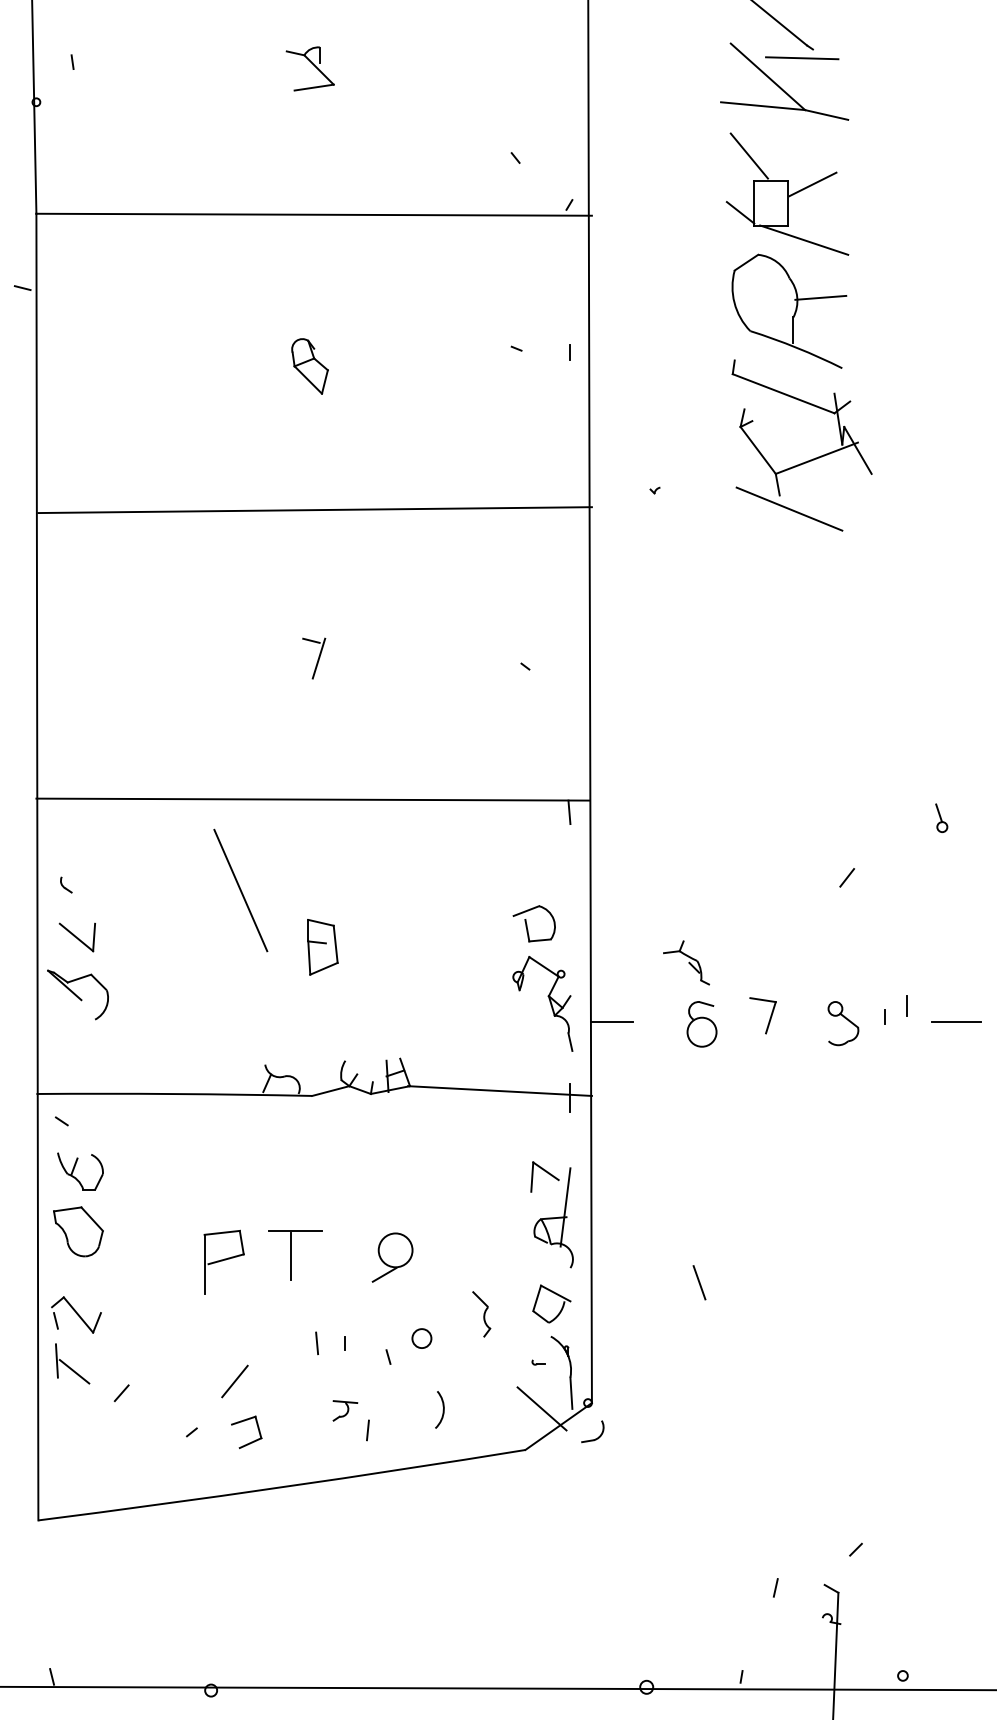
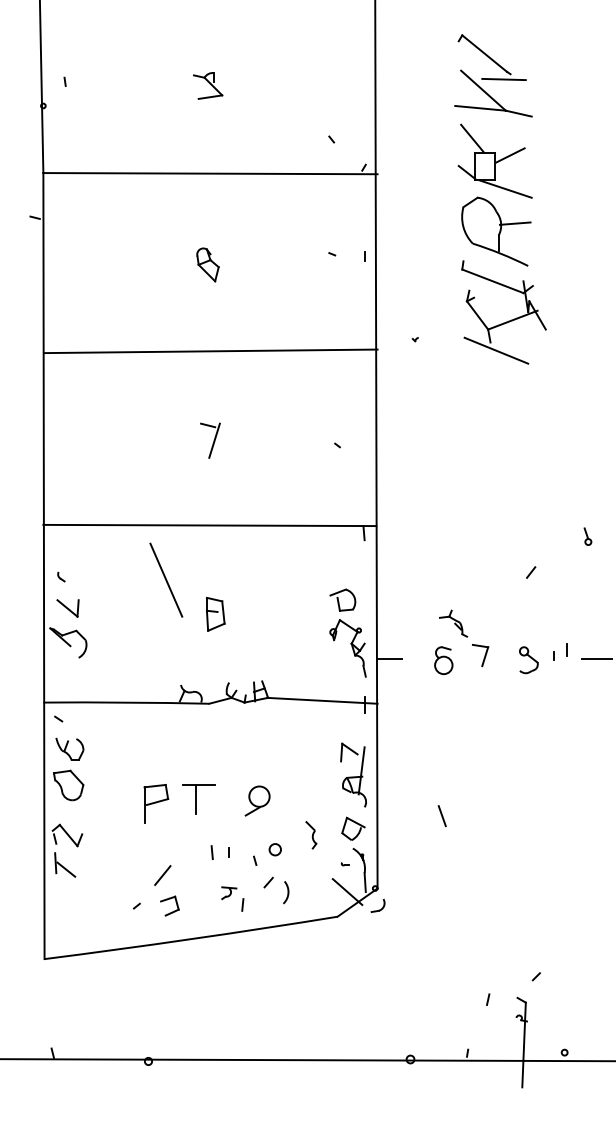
part: (314, 658) -> (210, 440), size x1.43
part: (686, 962) -> (453, 623), moved
line: (121, 1393) -> (268, 882), moved

